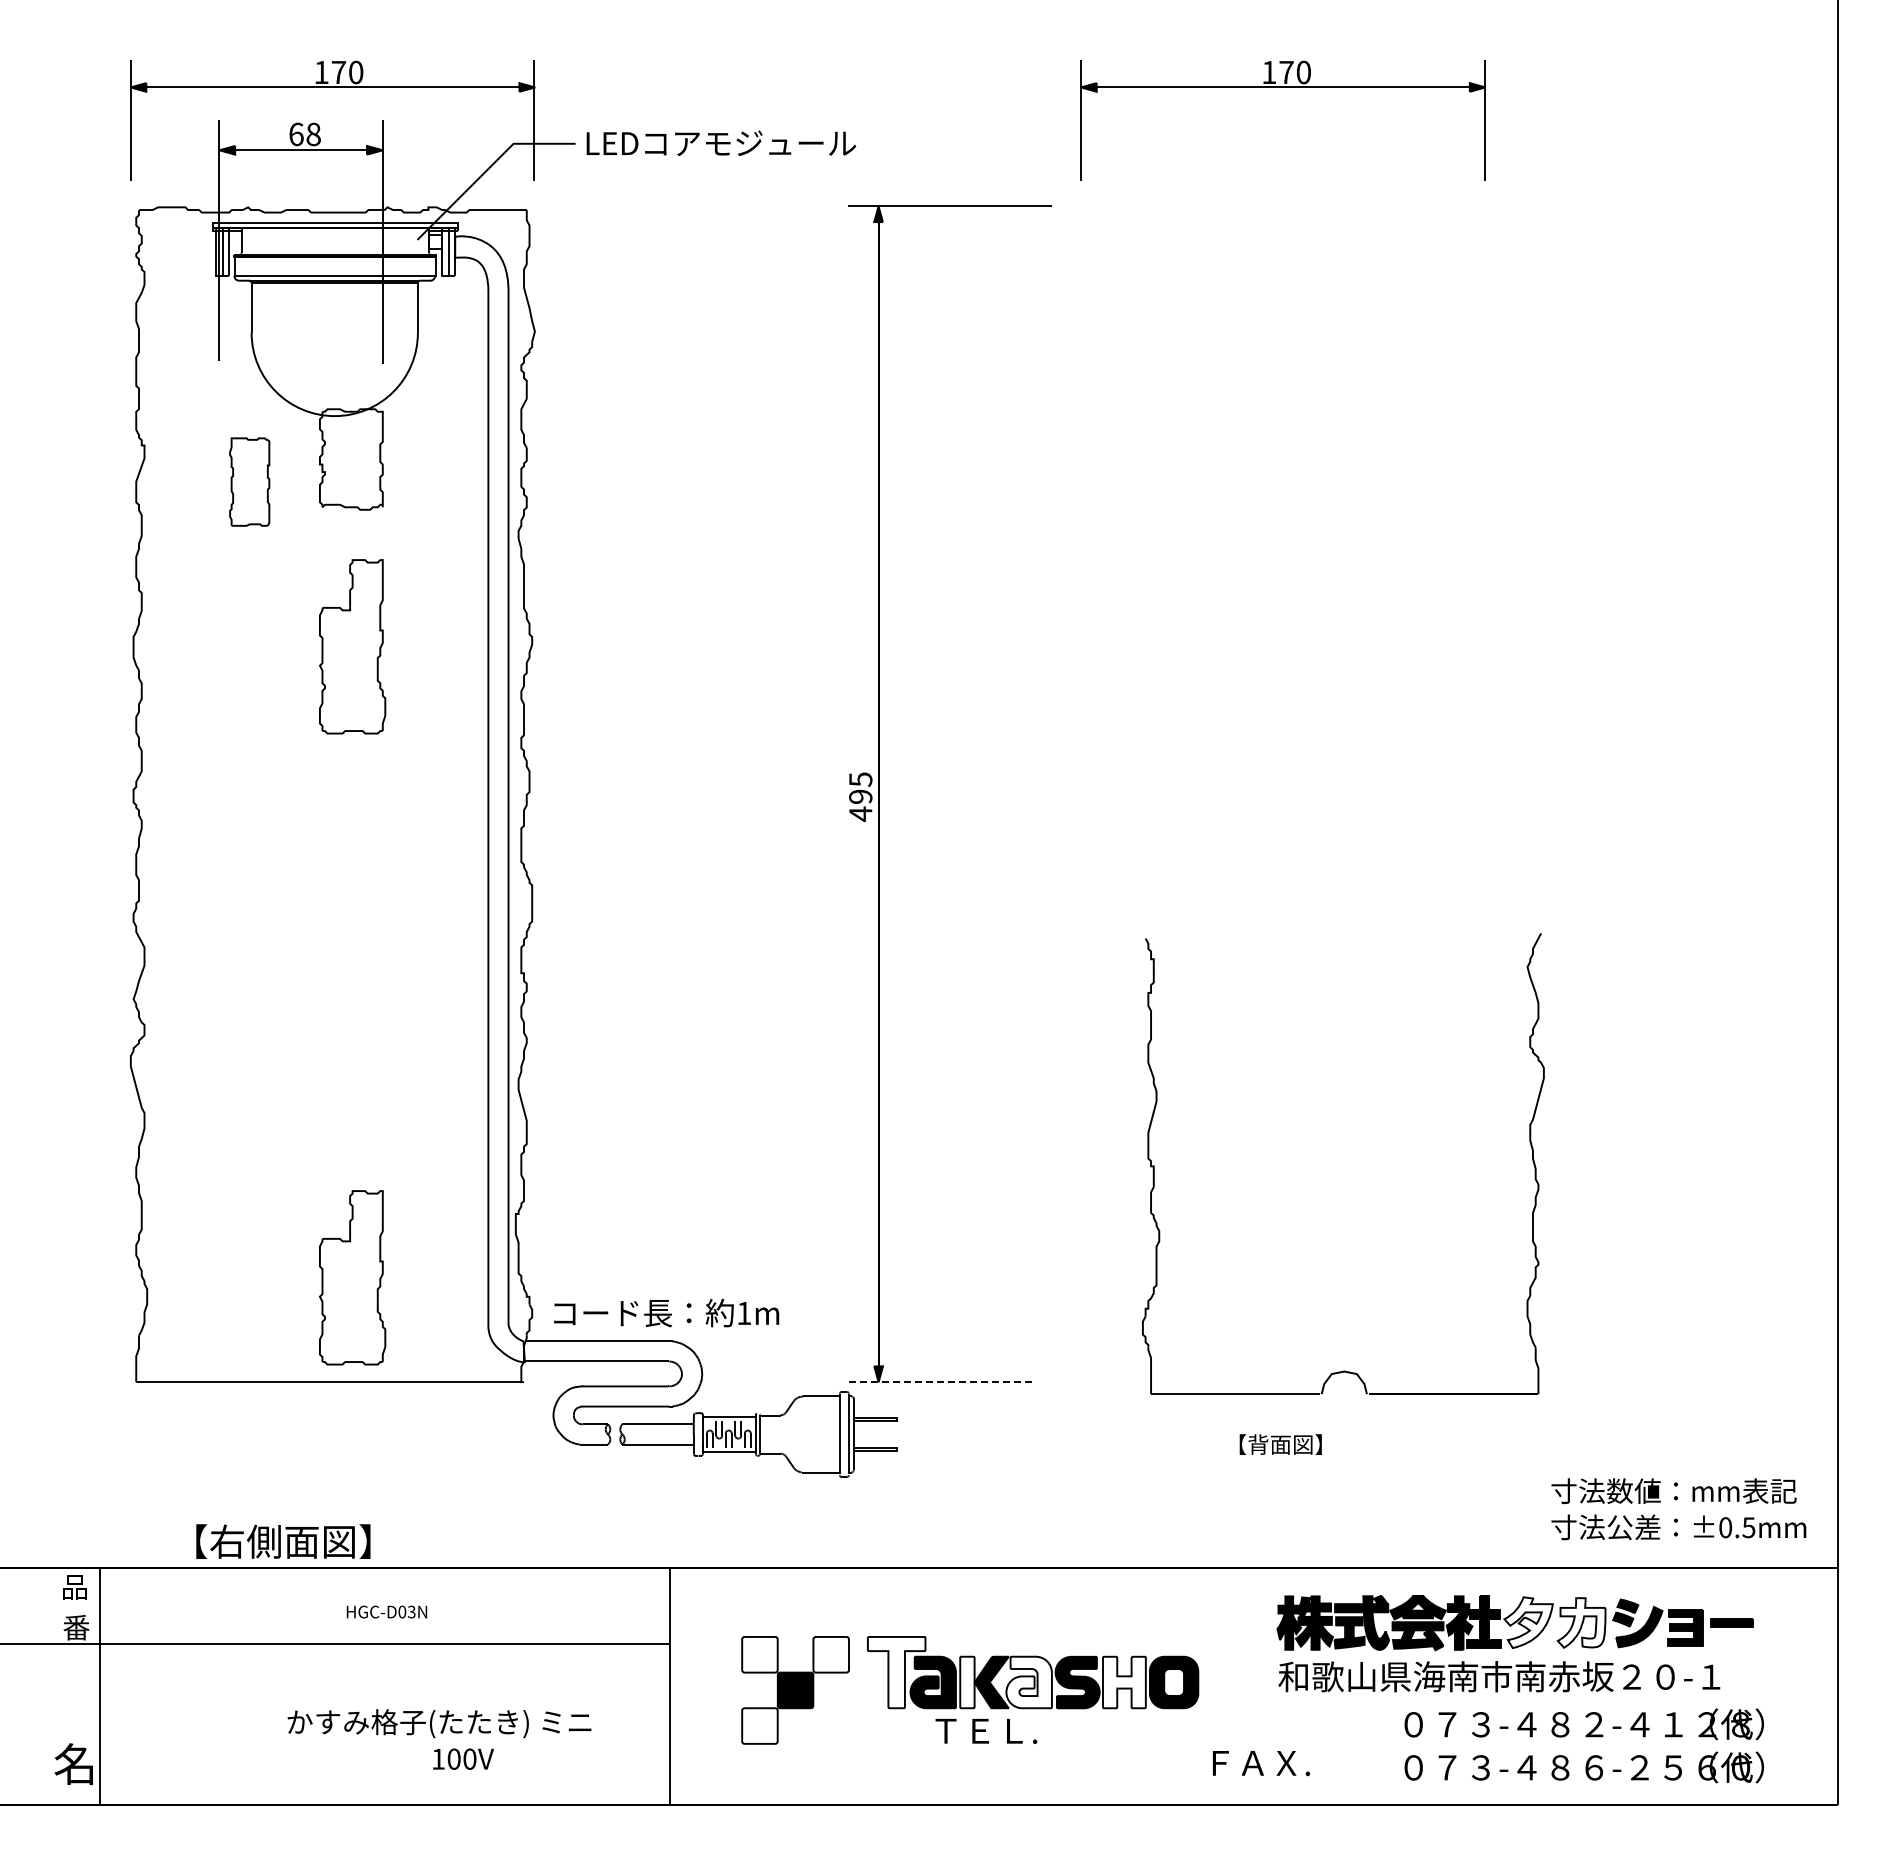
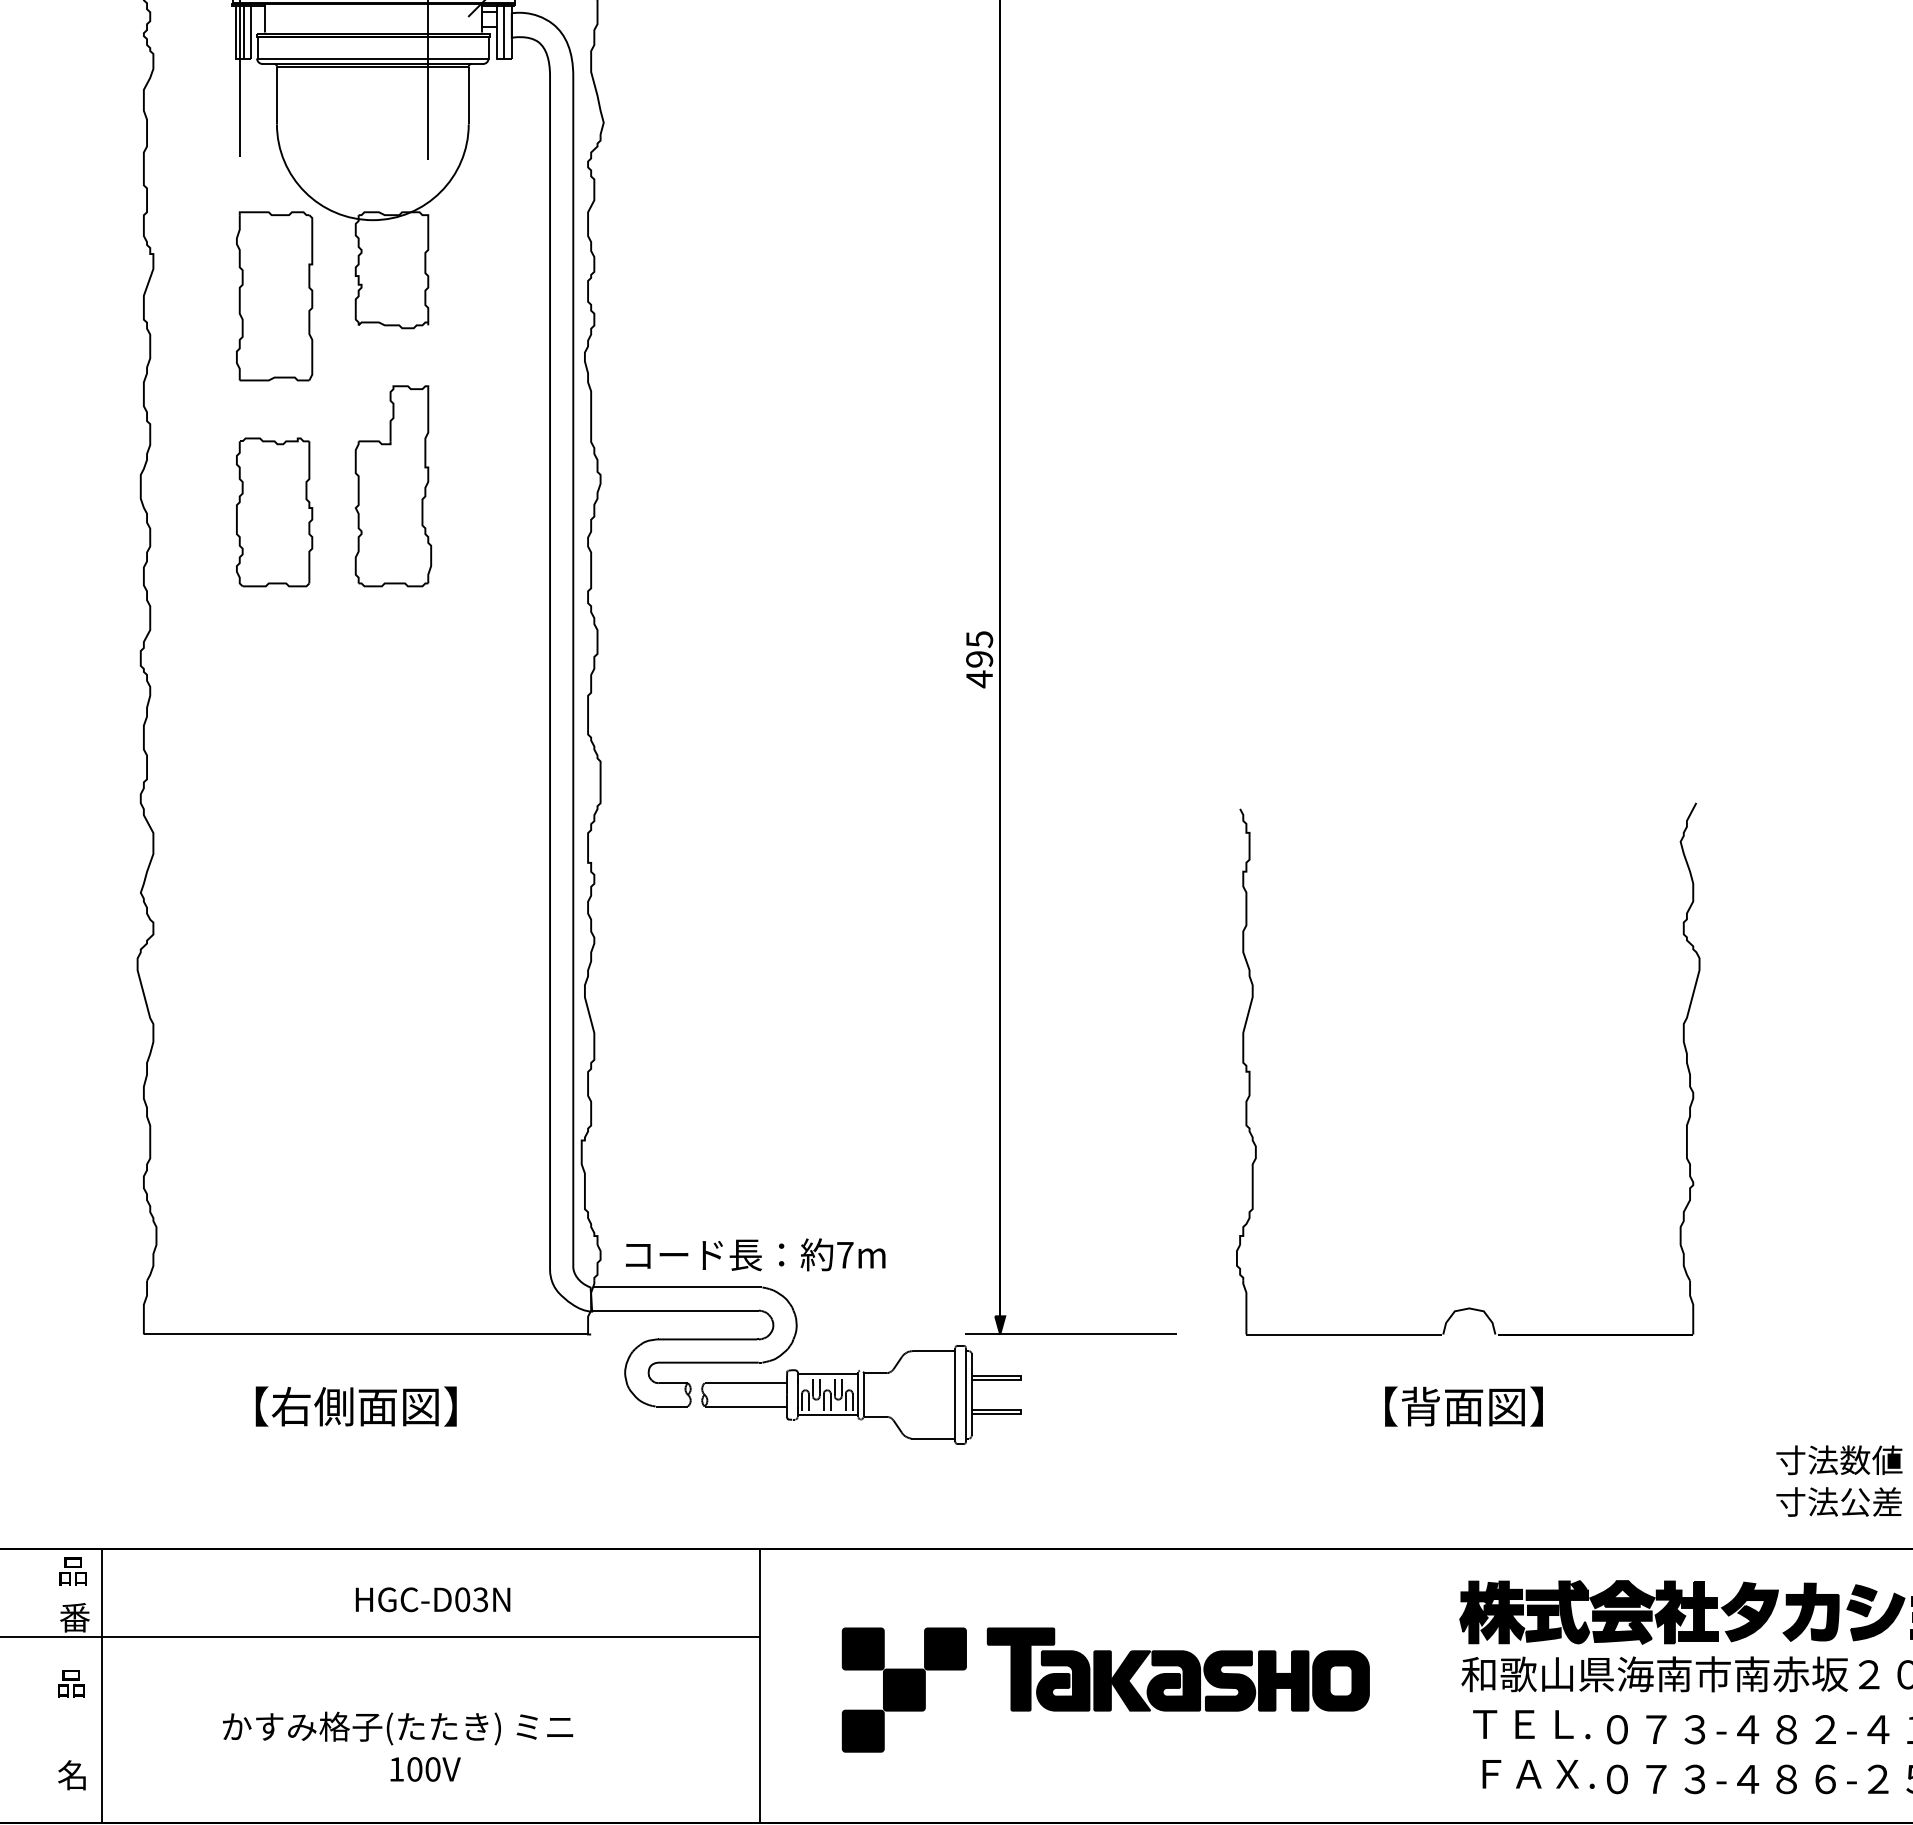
part: (249, 481) -> (274, 295), size x1.67
part: (249, 669) -> (274, 512), added
part: (1529, 1142) -> (1682, 1044), moved
part: (352, 1277) -> (393, 1213), removed
text: (744, 1313) -> (845, 1255), 1m -> 7m
line: (940, 1382) -> (1071, 1334), dashed -> solid
part: (1280, 1444) -> (1463, 1406), size x1.67
part: (283, 1541) -> (356, 1406), moved
part: (386, 1611) -> (432, 1599), size x1.67
fill: (1528, 1622) -> (1749, 1611), added
fill: (1581, 1622) -> (1810, 1611), added
fill: (759, 1654) -> (862, 1648), added
fill: (830, 1654) -> (944, 1648), added
fill: (896, 1672) -> (1020, 1669), added
fill: (967, 1682) -> (1102, 1680), added
fill: (1028, 1682) -> (1173, 1680), added
fill: (1123, 1682) -> (1282, 1680), added
part: (72, 1685) -> (70, 1684), added
fill: (759, 1725) -> (862, 1730), added
text: (986, 1730) -> (1531, 1723), moved
part: (439, 1739) -> (397, 1746), moved
text: (1261, 1763) -> (1538, 1774), moved
part: (73, 1764) -> (71, 1775), size x0.62

